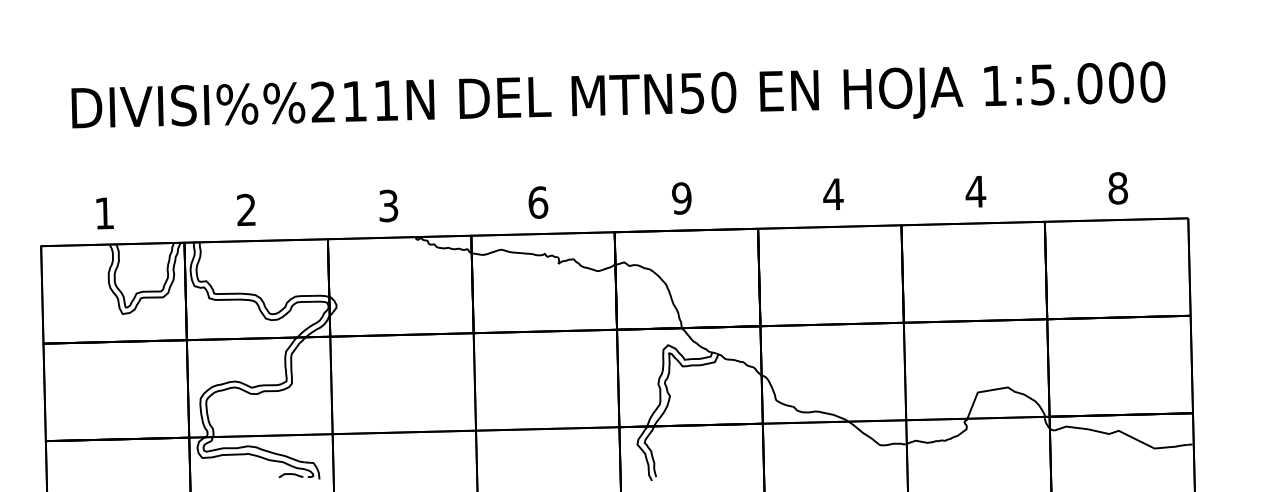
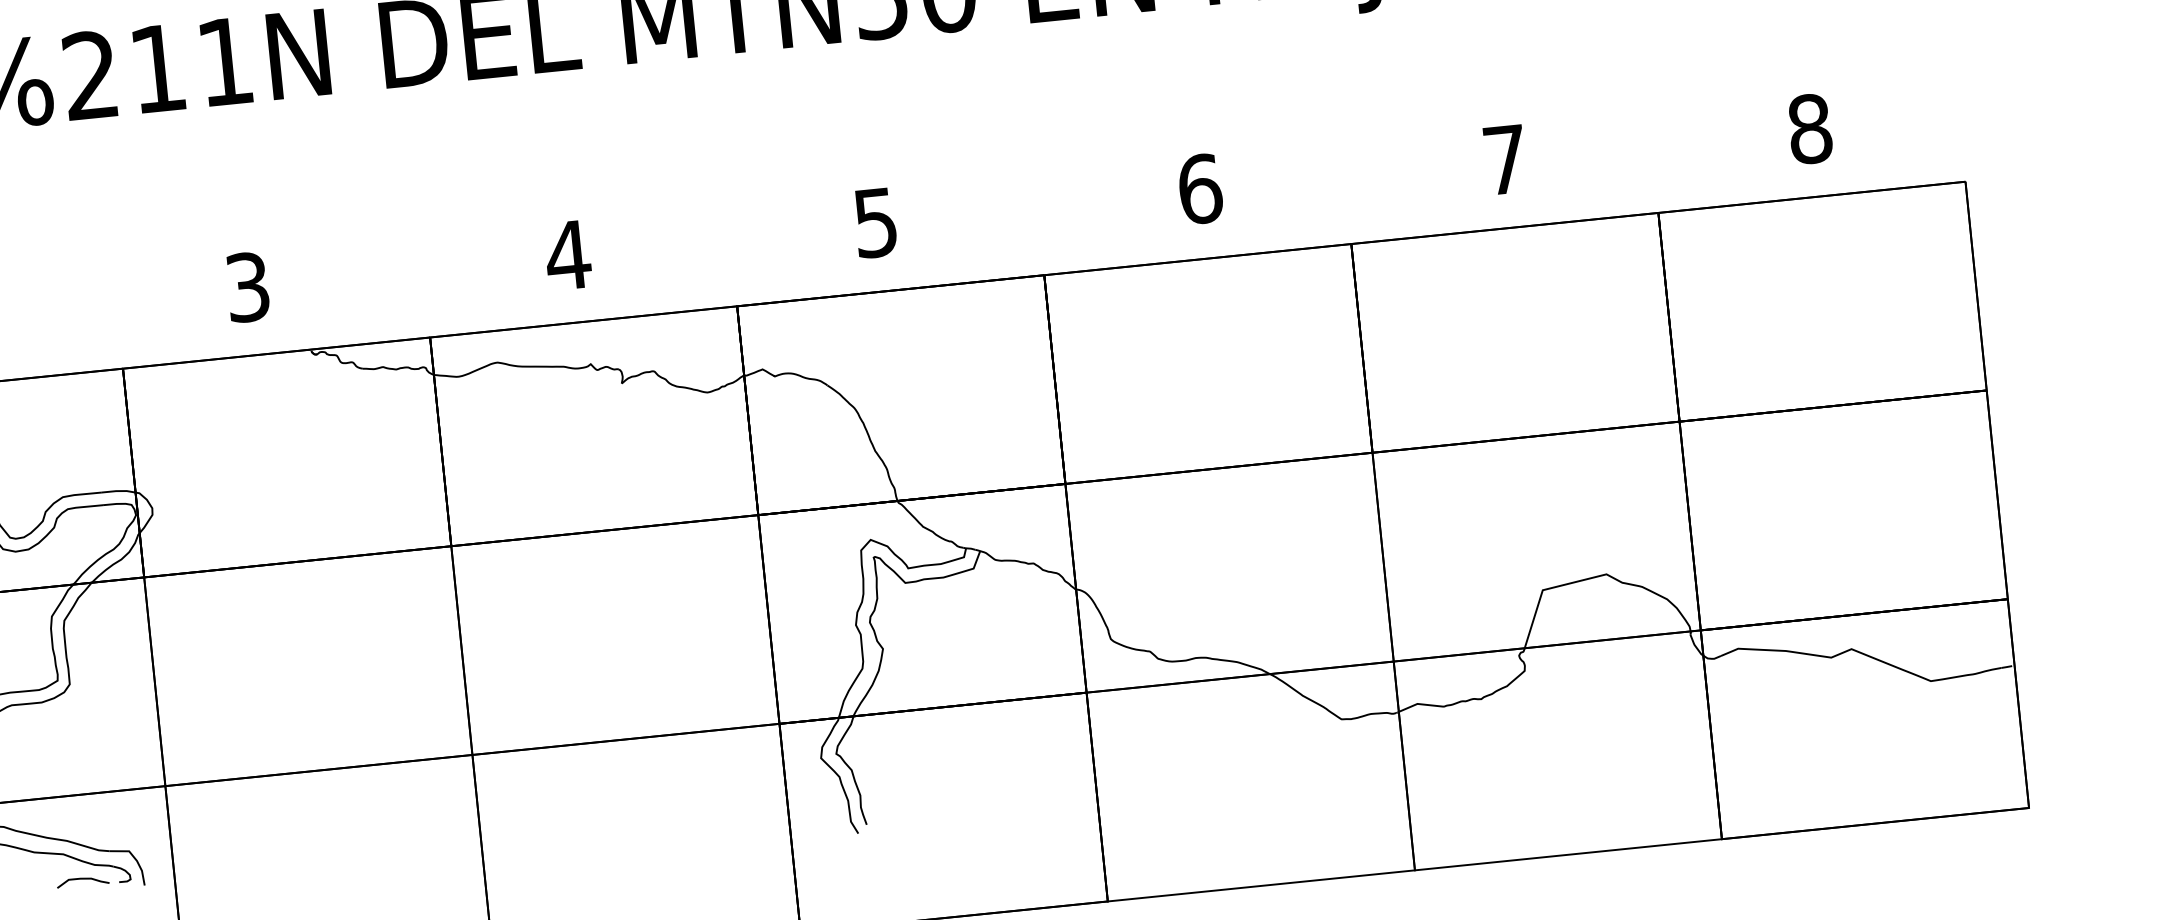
text: (975, 191) -> (1504, 159), 4 -> 7
text: (833, 194) -> (1200, 189), 4 -> 6
text: (681, 198) -> (874, 222), 9 -> 5
text: (538, 202) -> (568, 255), 6 -> 4

